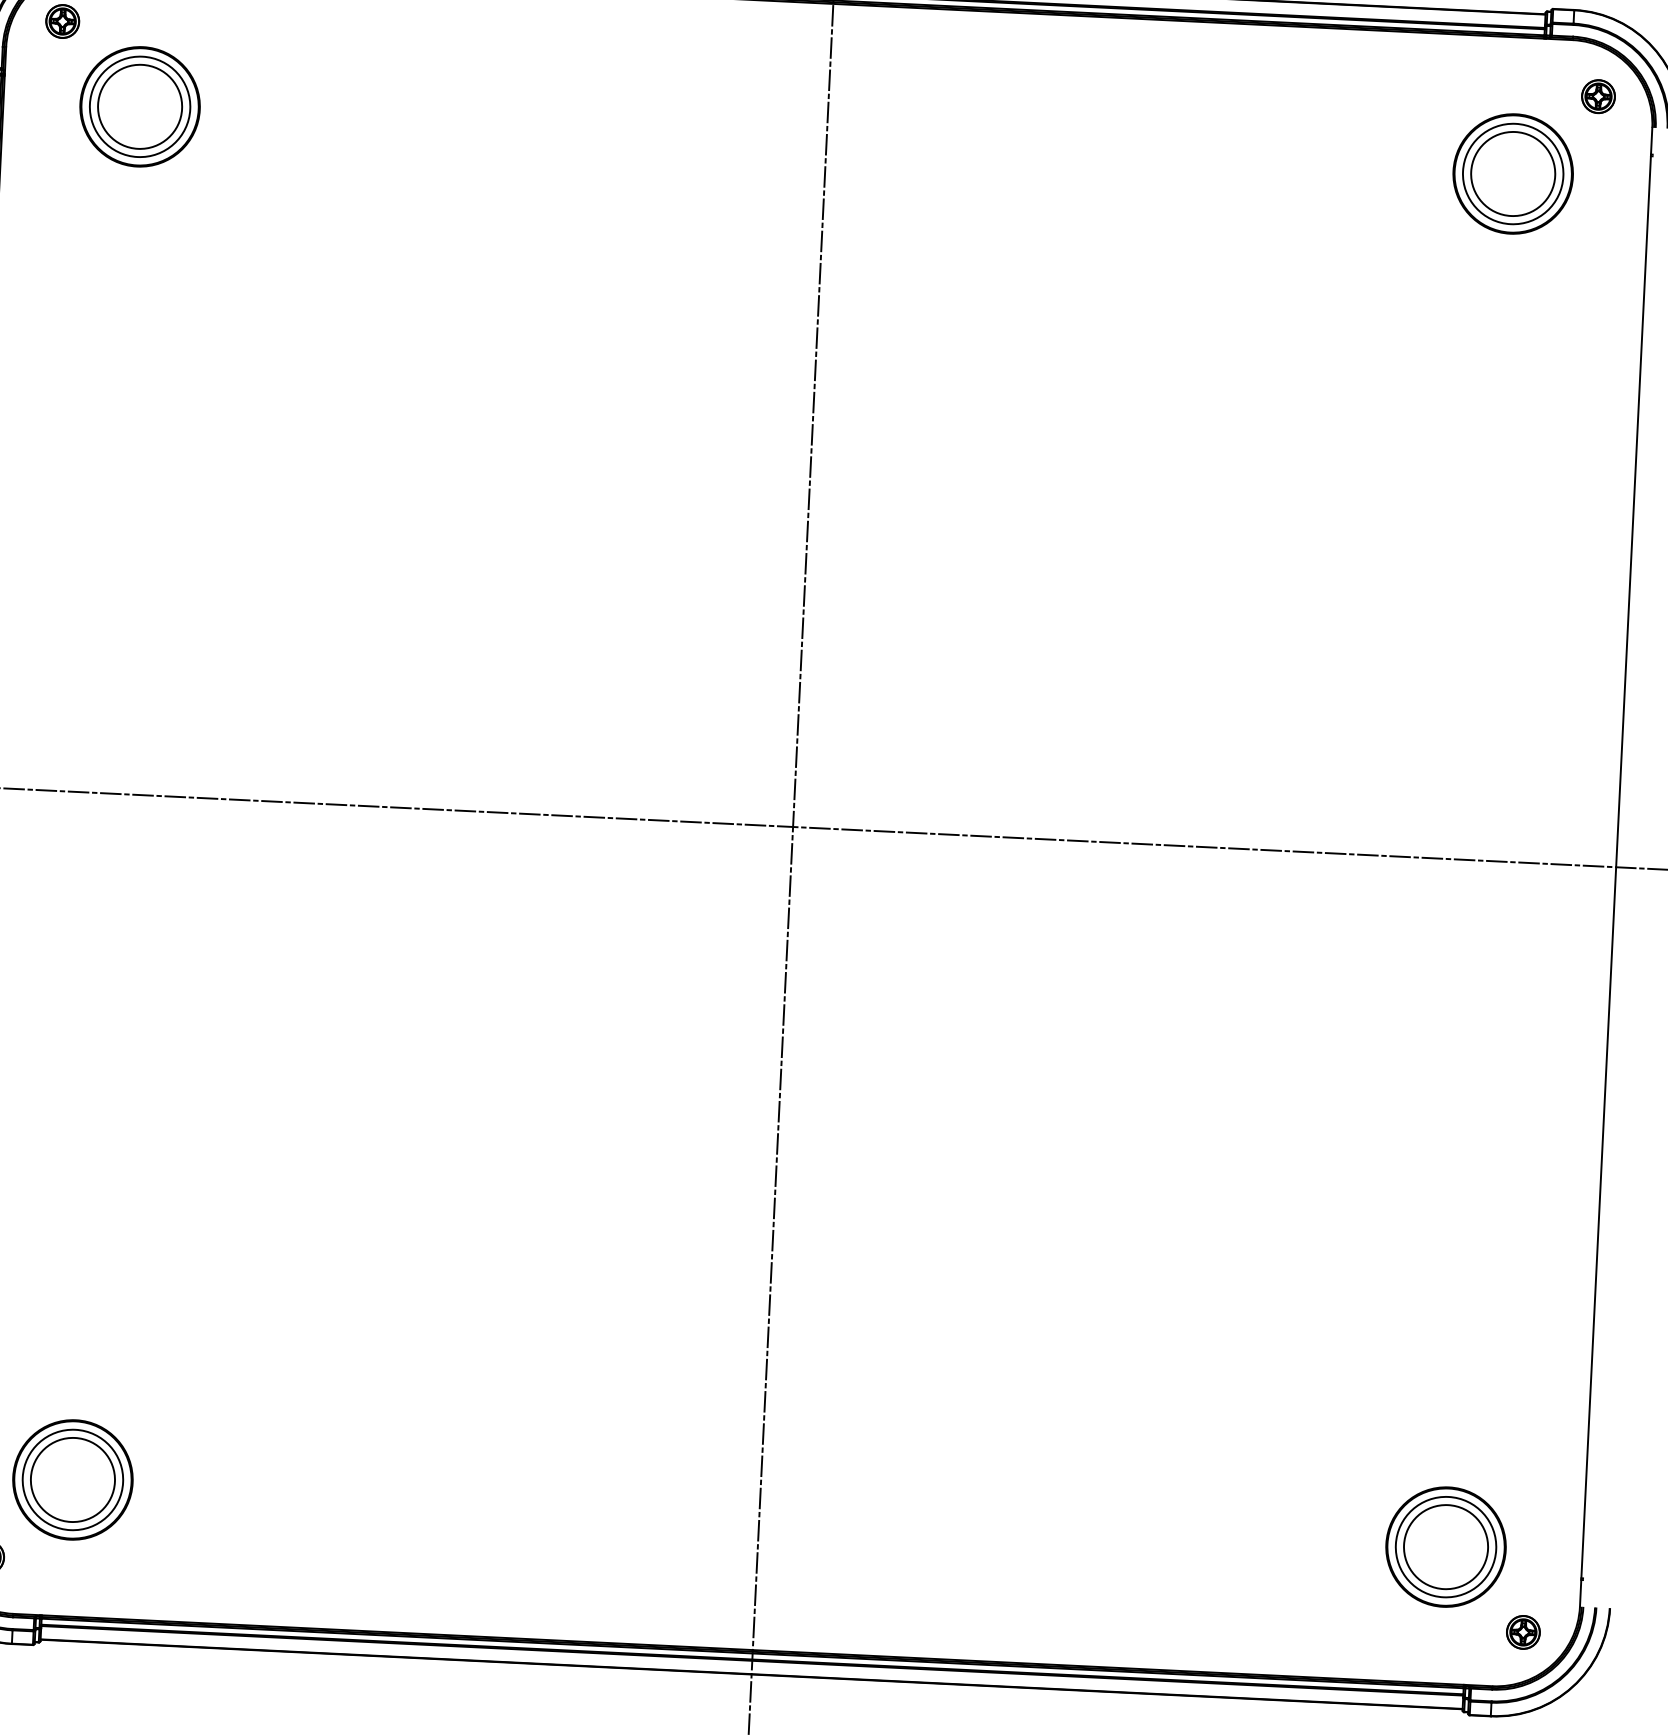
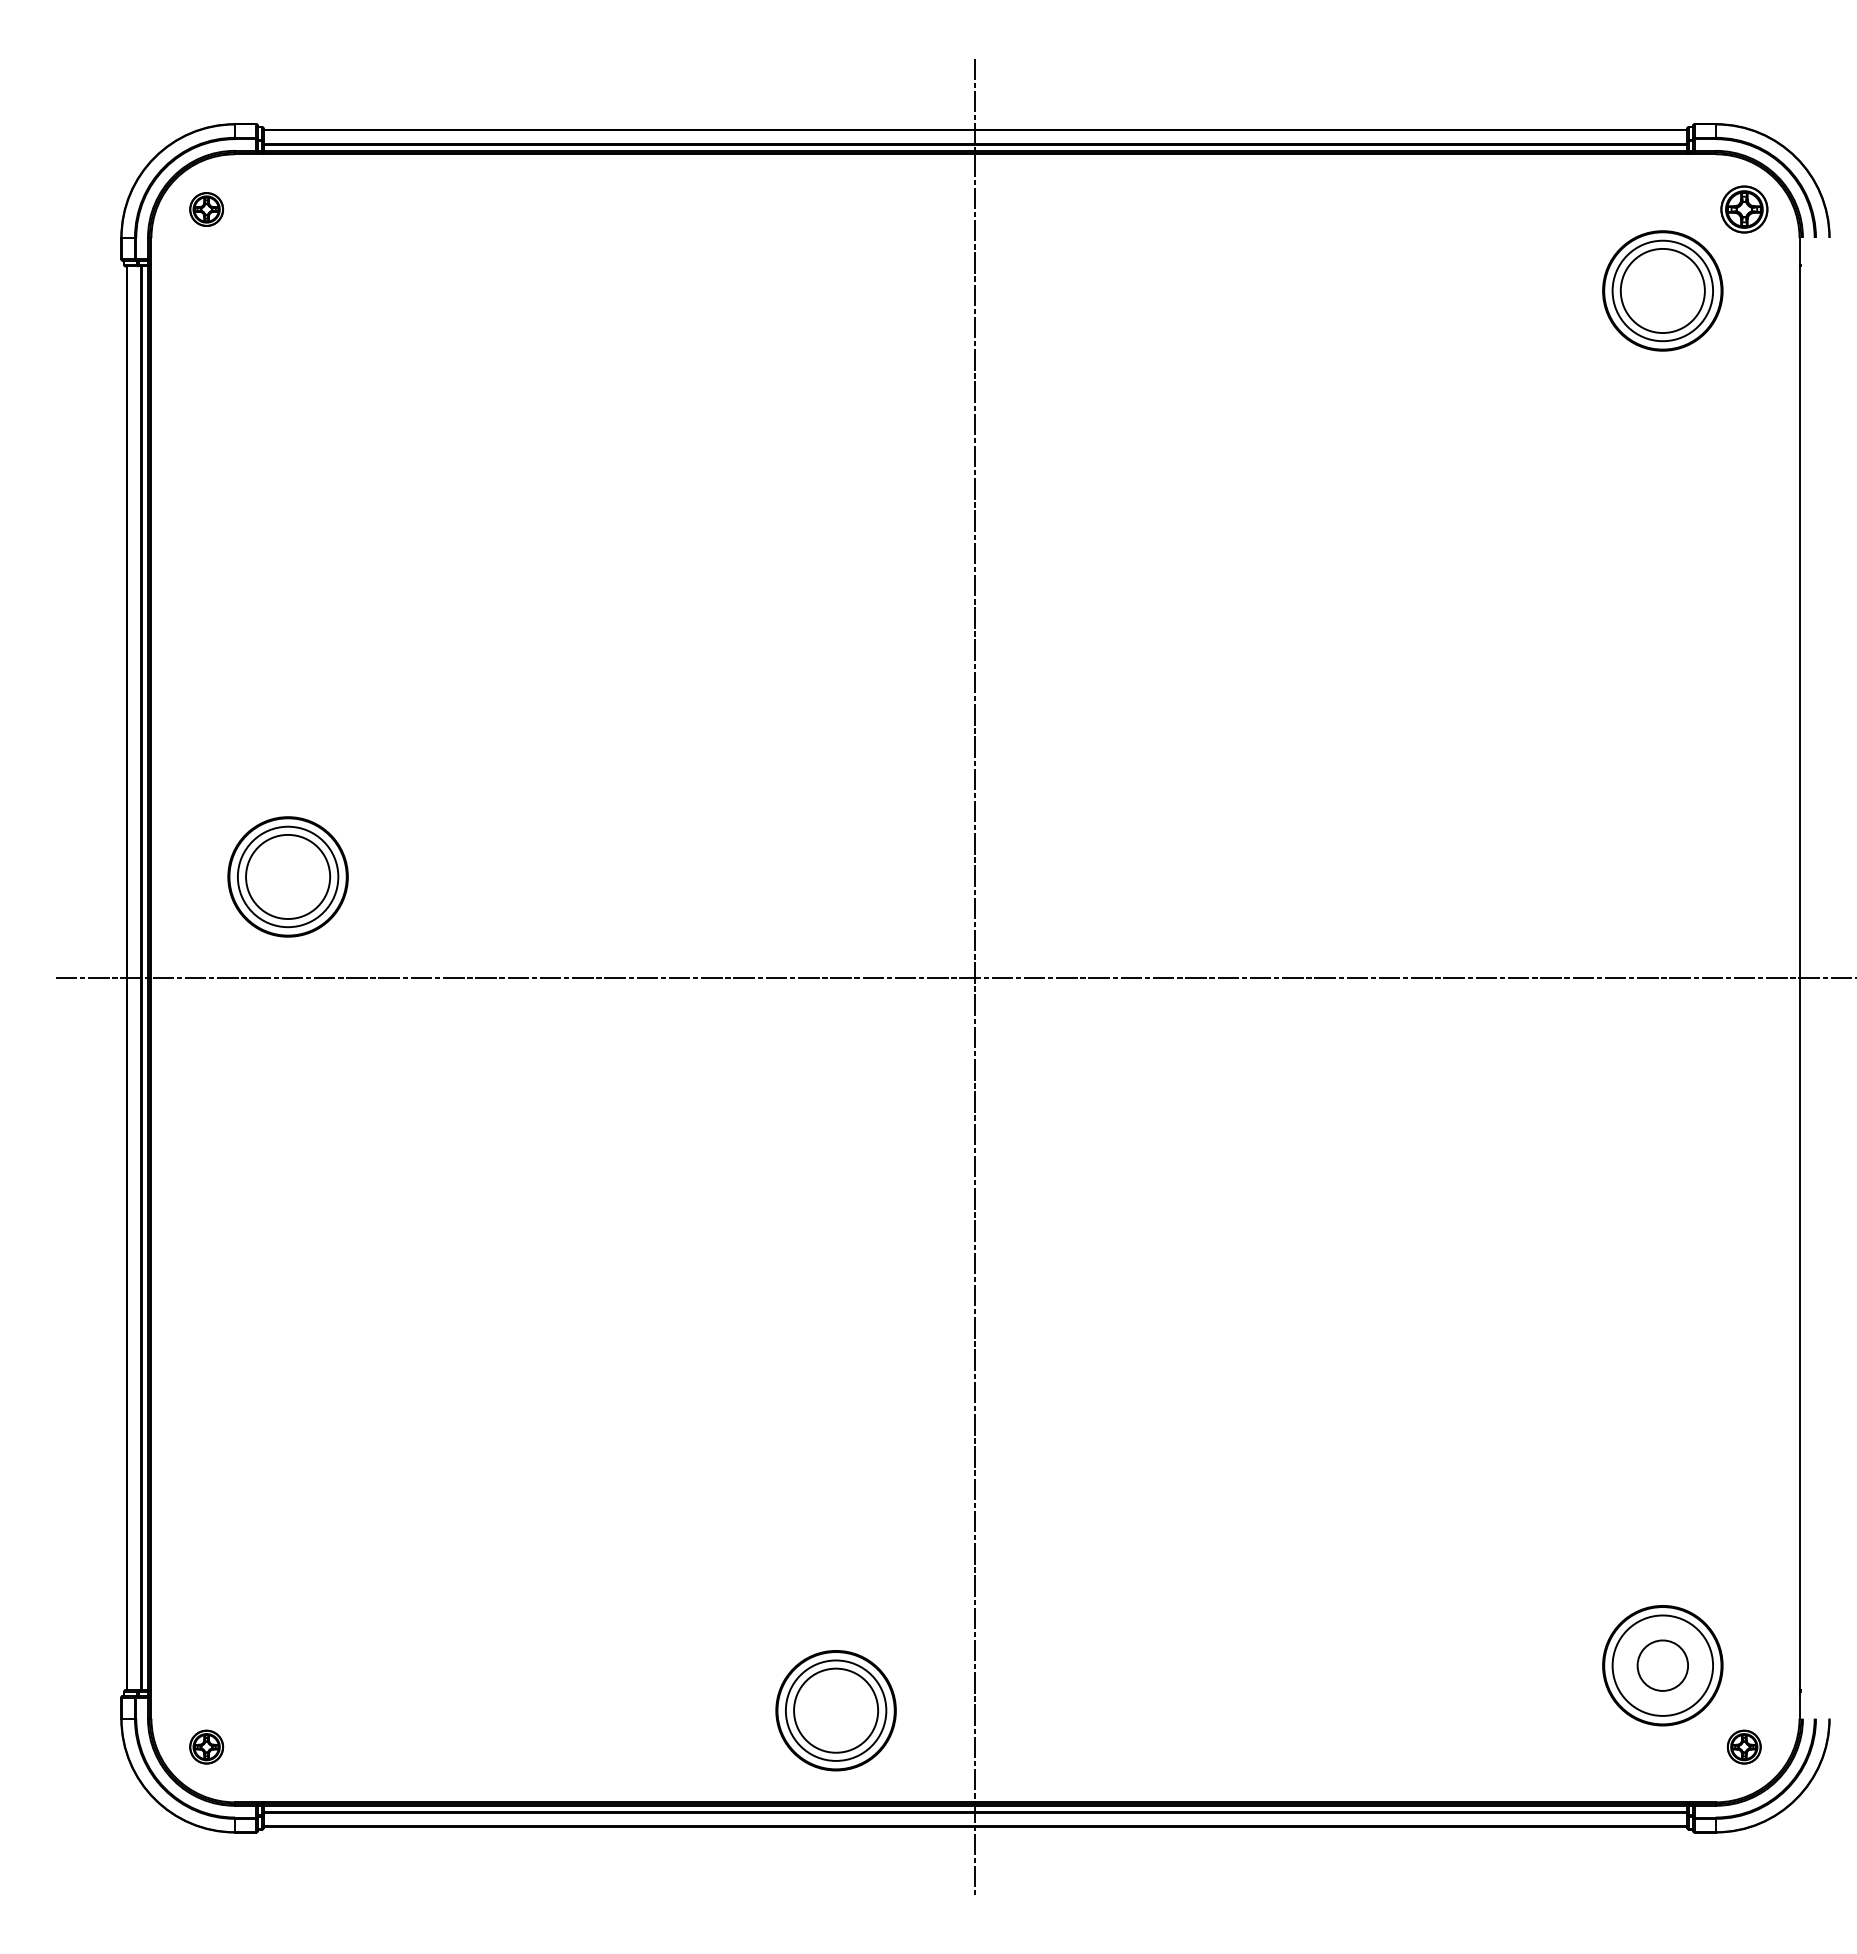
part: (1597, 96) -> (1743, 209), size x1.4
part: (139, 106) -> (287, 876), moved
part: (72, 1479) -> (835, 1710), moved
circle: (1445, 1546) -> (1662, 1665), size x0.6

